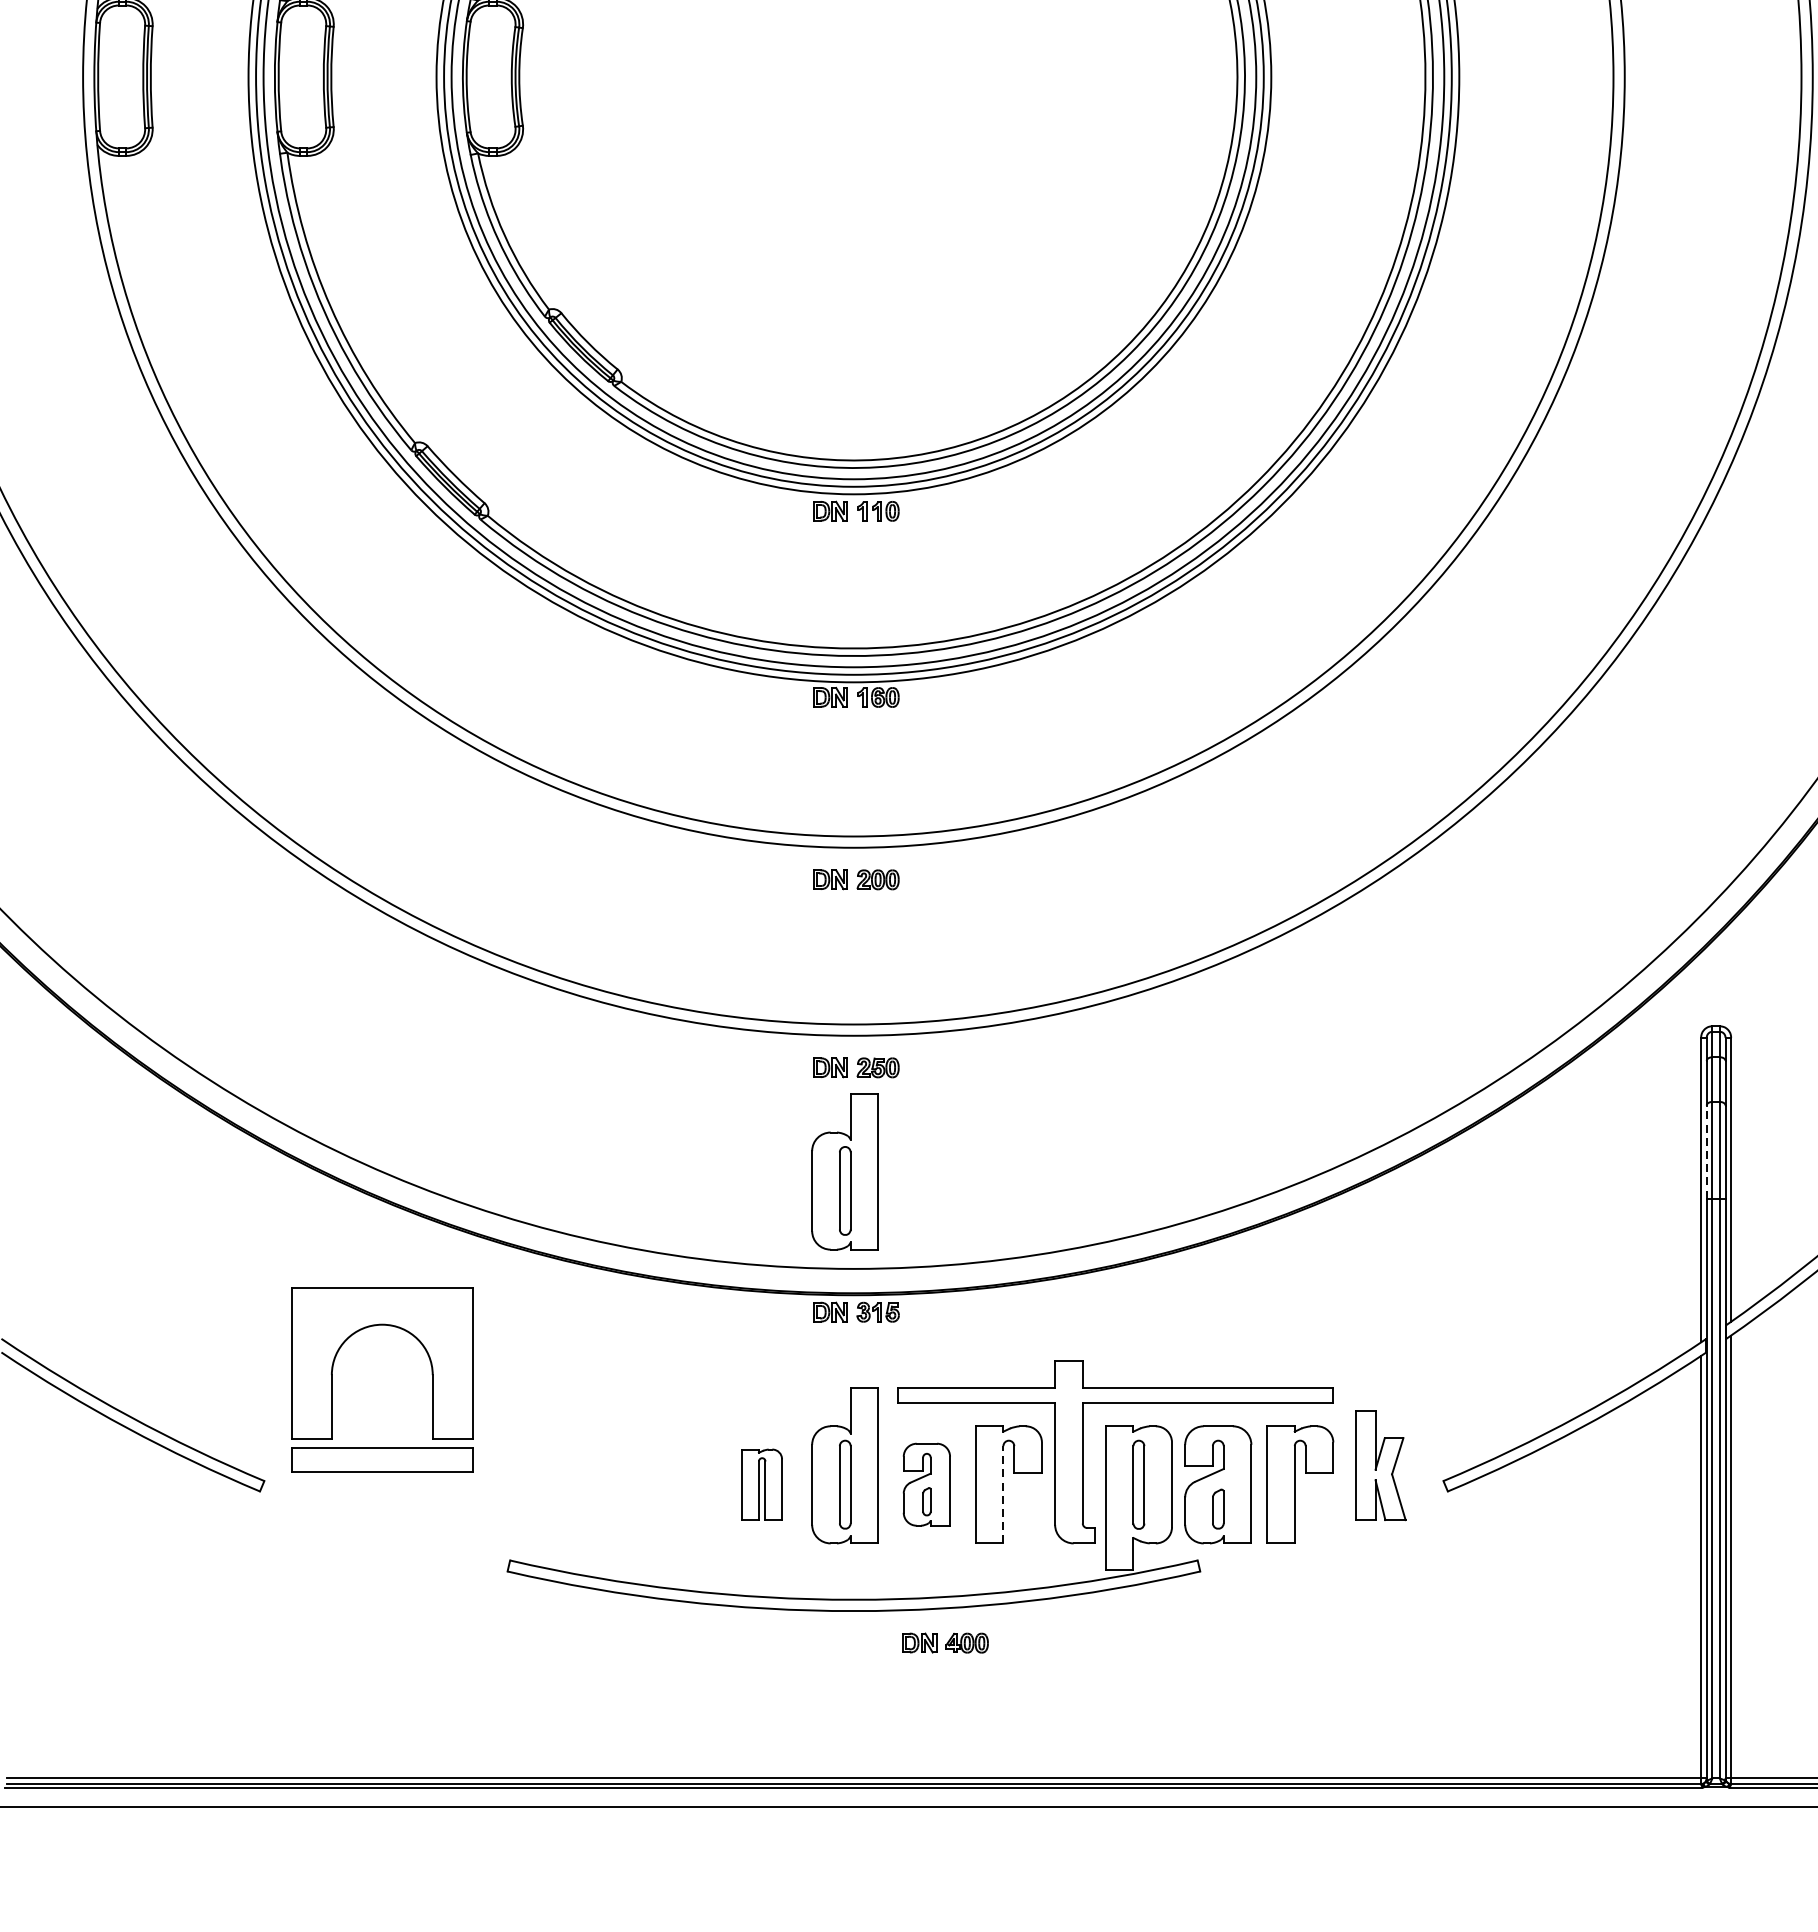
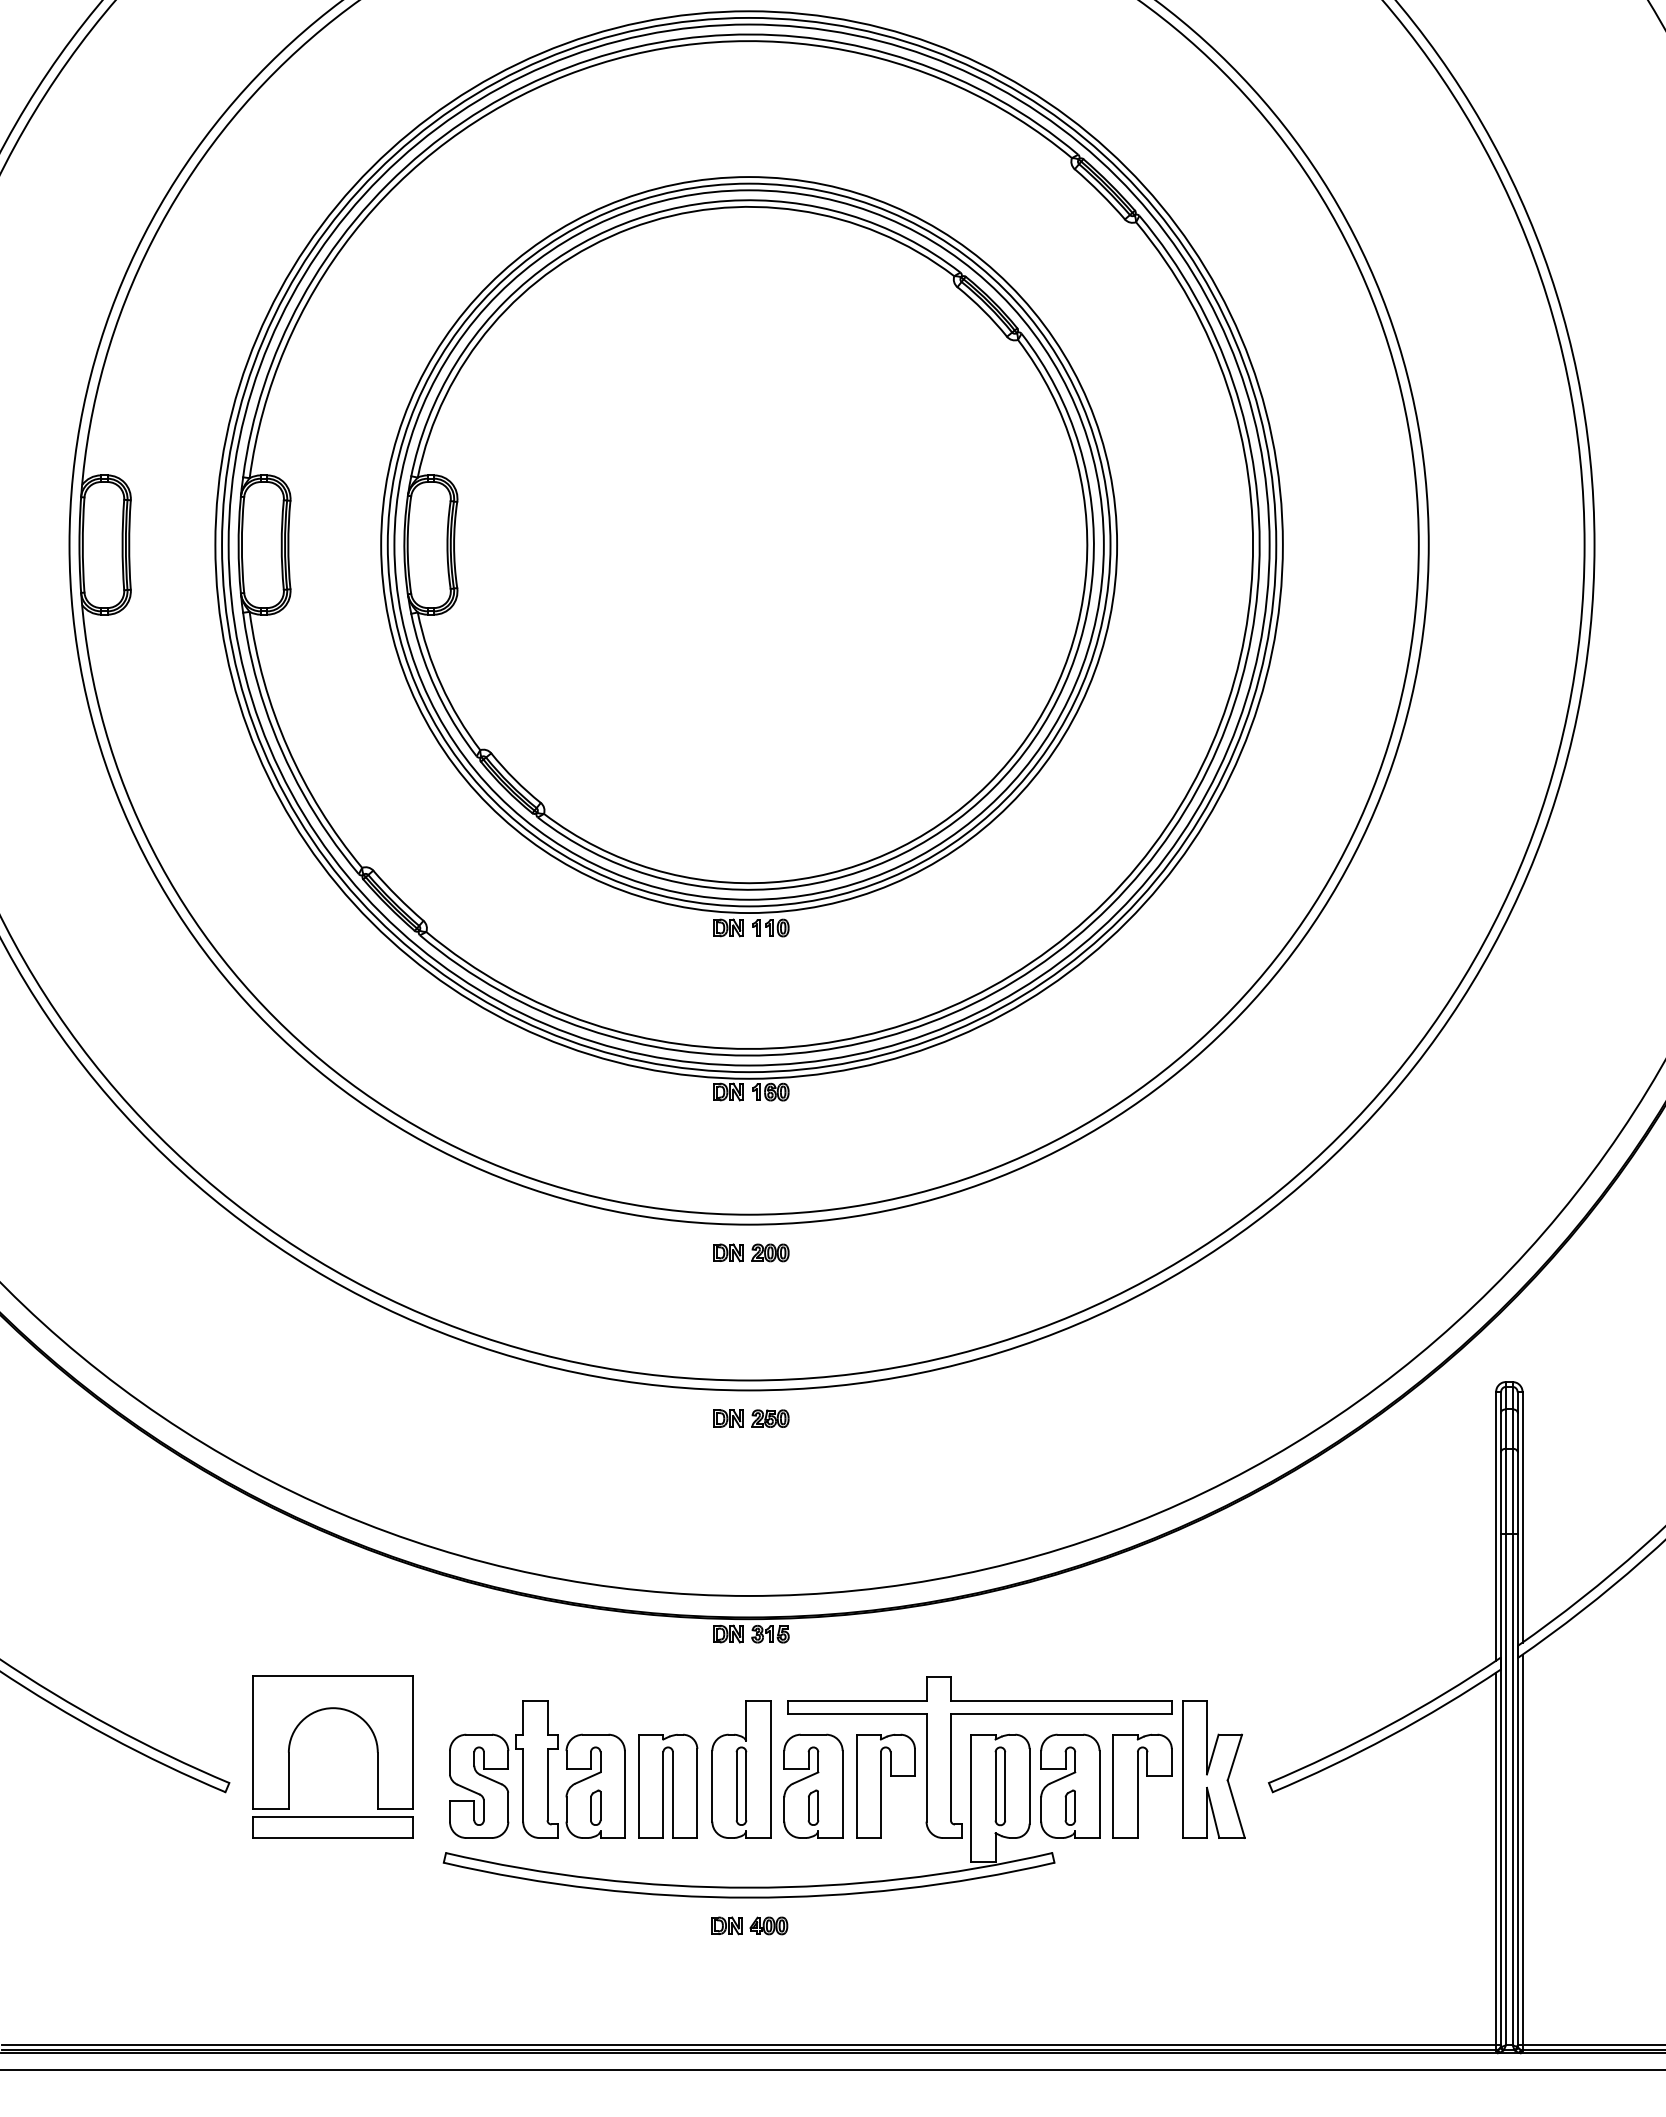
line: (1707, 1151) -> (1501, 1492), dashed -> solid
part: (845, 1171) -> (741, 1510), removed
part: (333, 1369) -> (290, 1747), moved
part: (613, 1465) -> (537, 1769), added
part: (1380, 1465) -> (1213, 1769), size x1.43
part: (762, 1483) -> (668, 1785), size x1.67
part: (926, 1483) -> (813, 1785), size x1.43
line: (1002, 1495) -> (880, 1795), dashed -> solid
part: (945, 1642) -> (749, 1925), moved

